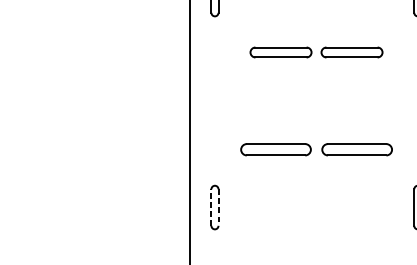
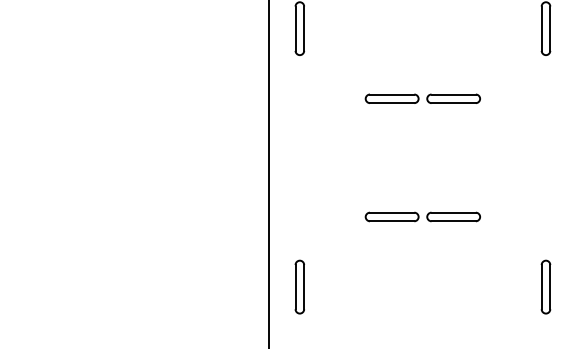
part: (316, 52) -> (422, 98), size x0.71
part: (316, 149) -> (422, 216), size x0.62
line: (211, 207) -> (295, 286), dashed -> solid
line: (218, 207) -> (304, 287), dashed -> solid

